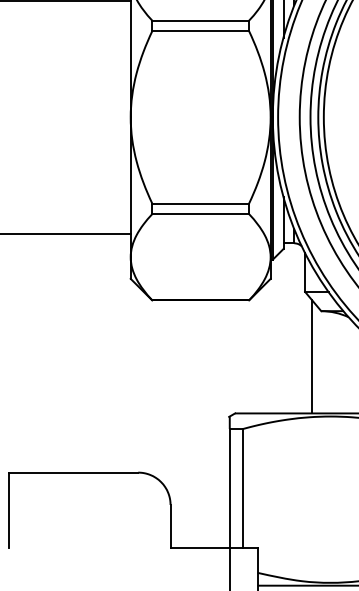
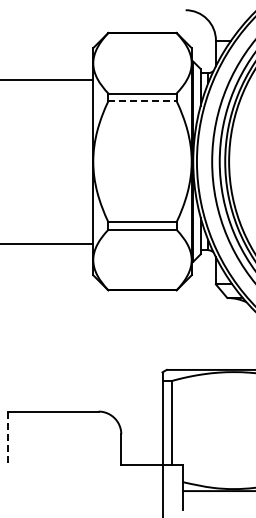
line: (200, 31) -> (142, 101), solid -> dashed
line: (311, 355) -> (220, 329), removed
line: (8, 510) -> (7, 438), solid -> dashed

